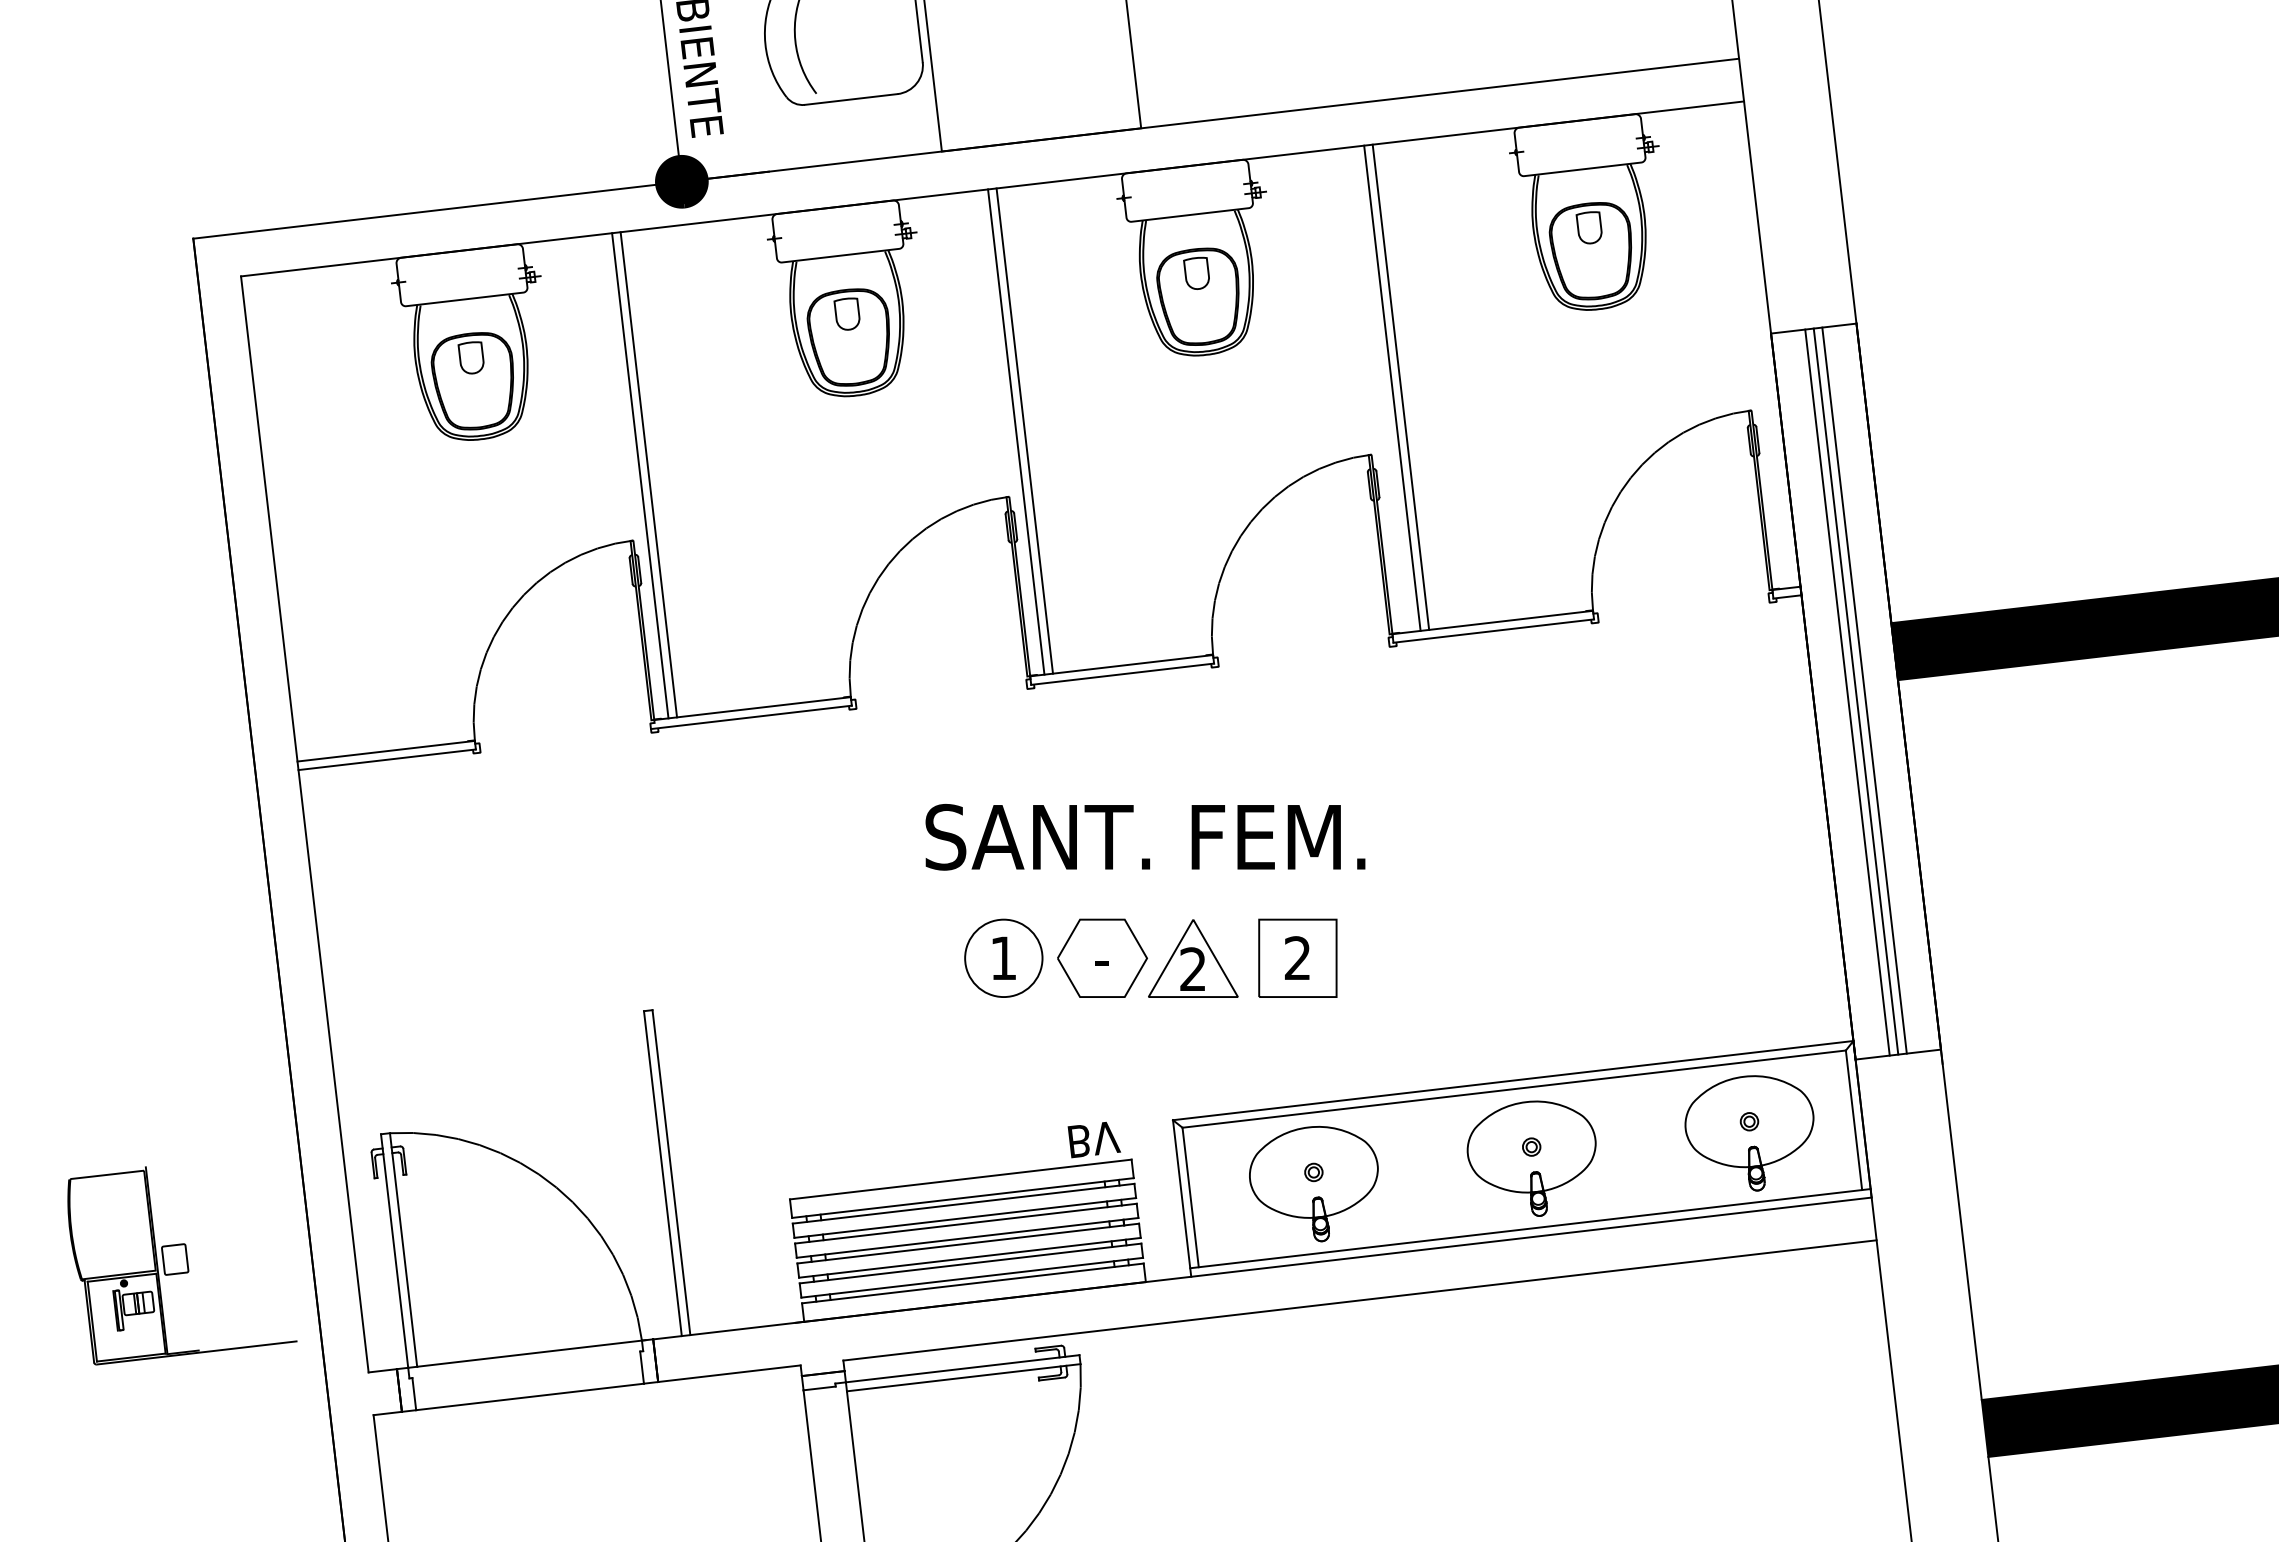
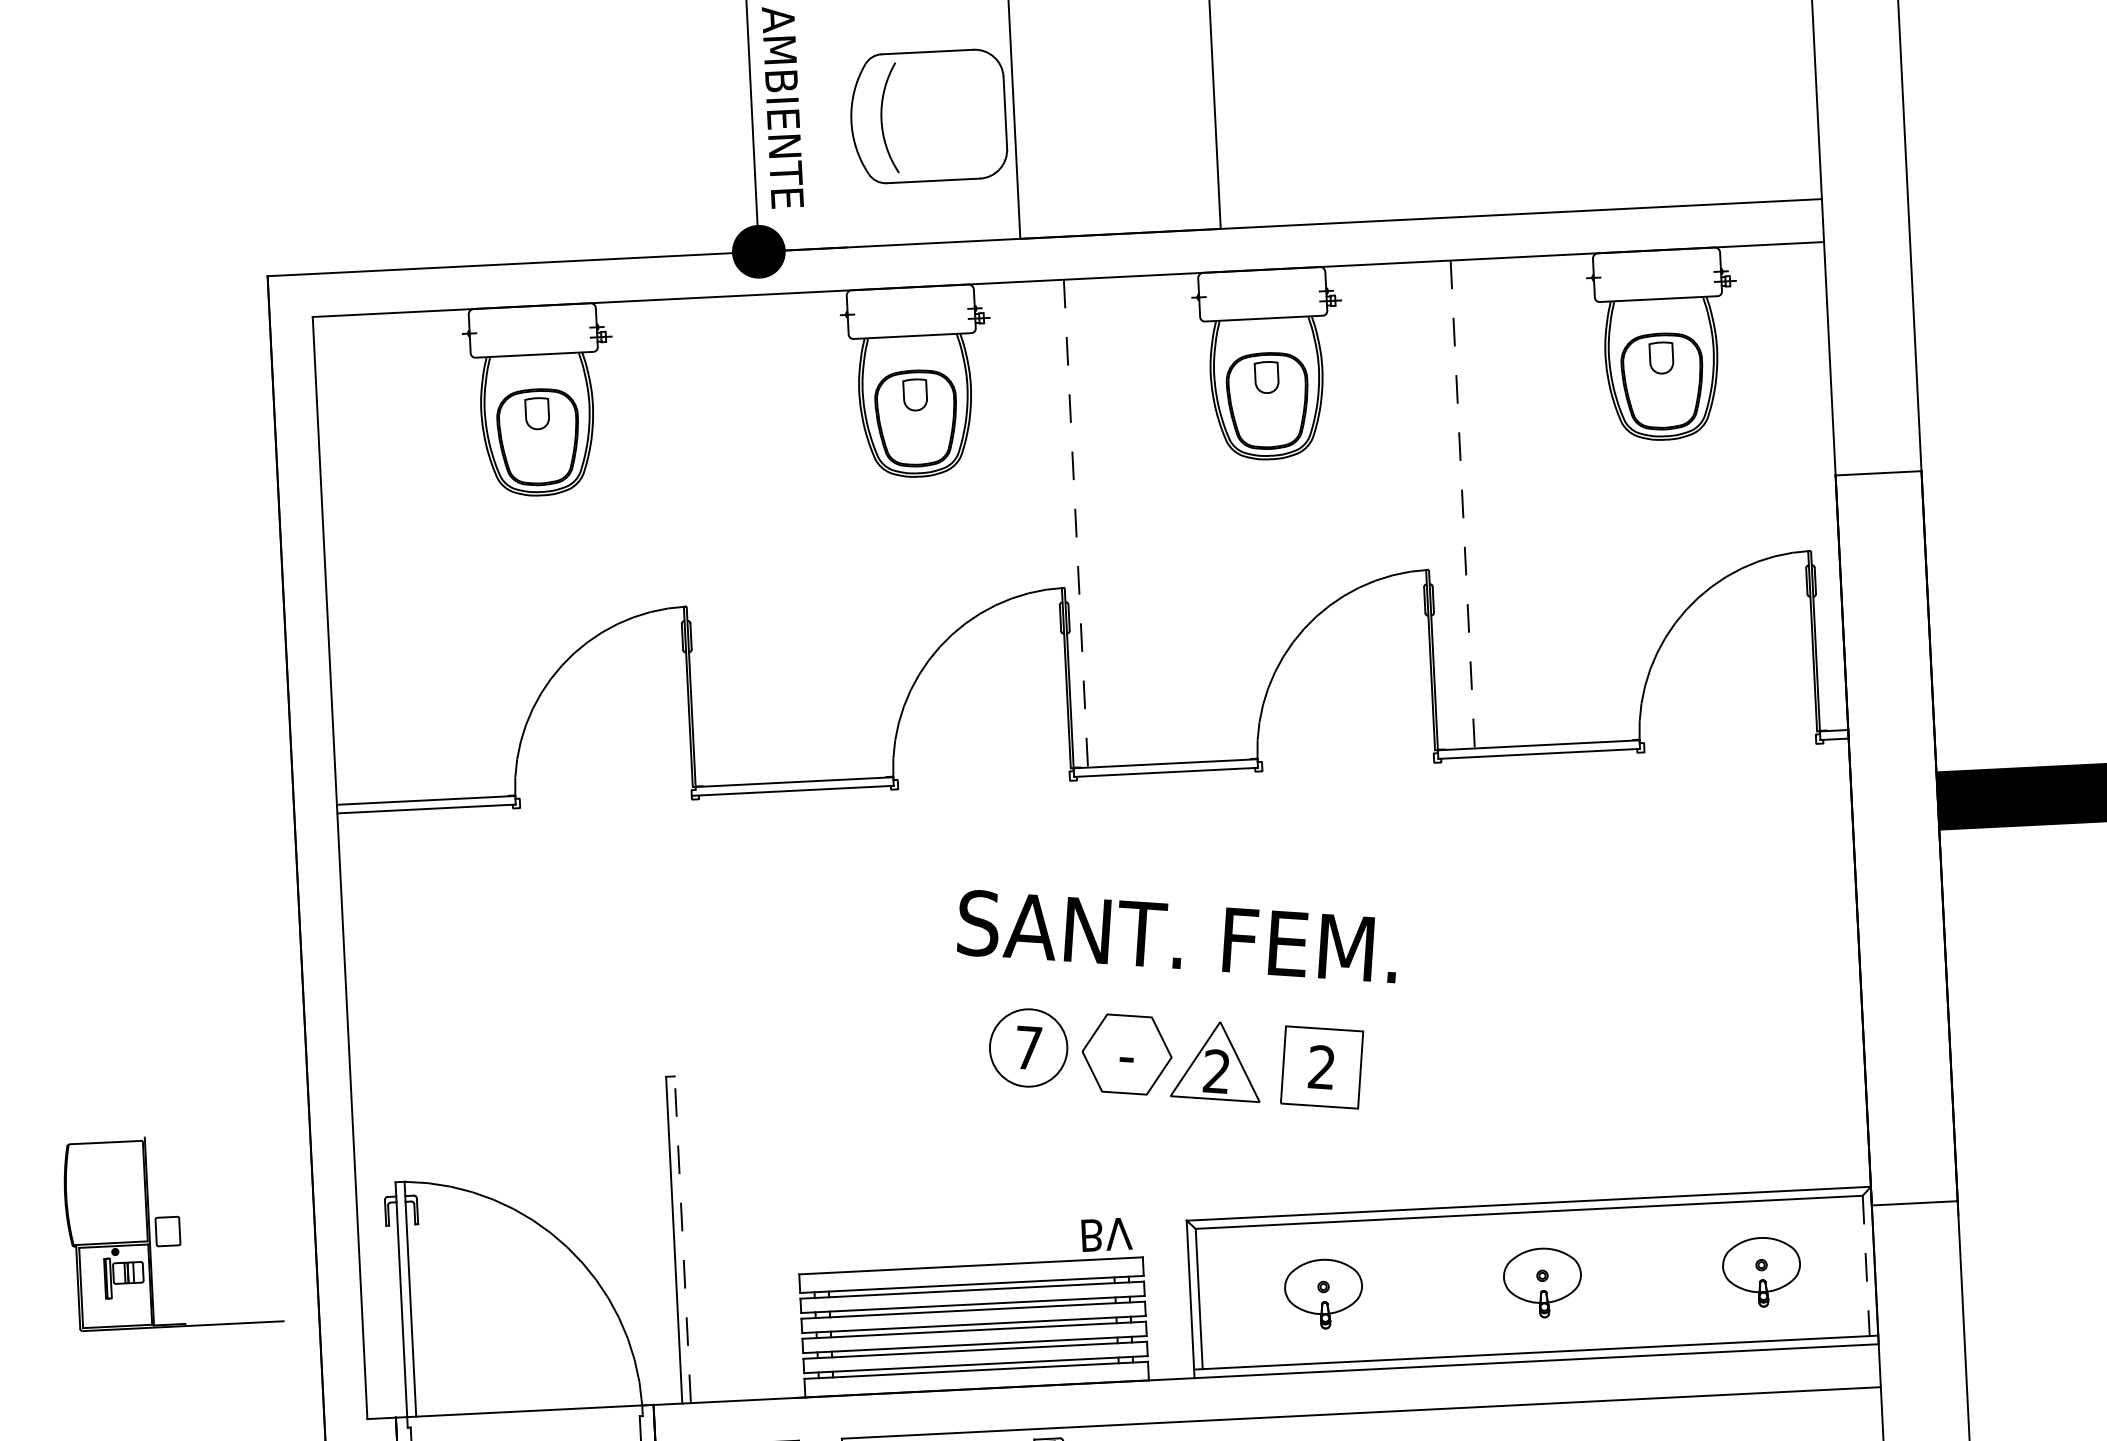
line: (1392, 387) -> (1454, 504), removed
line: (1400, 387) -> (1462, 504), solid -> dashed
line: (1024, 430) -> (1084, 522), removed
line: (1016, 432) -> (1076, 524), solid -> dashed
line: (648, 474) -> (706, 541), removed
line: (640, 475) -> (698, 542), removed
line: (1864, 690) -> (1905, 837), removed
line: (1855, 691) -> (1896, 838), removed
line: (1847, 692) -> (1888, 838), removed
text: (1003, 957) -> (1028, 1047), 1 -> 7
line: (1854, 1120) -> (1866, 1266), solid -> dashed
part: (1749, 1133) -> (1761, 1272), size x0.6
part: (1531, 1158) -> (1541, 1282), size x0.6
line: (671, 1172) -> (682, 1239), solid -> dashed
part: (1313, 1184) -> (1322, 1294), size x0.6
part: (182, 1265) -> (174, 1237), moved

